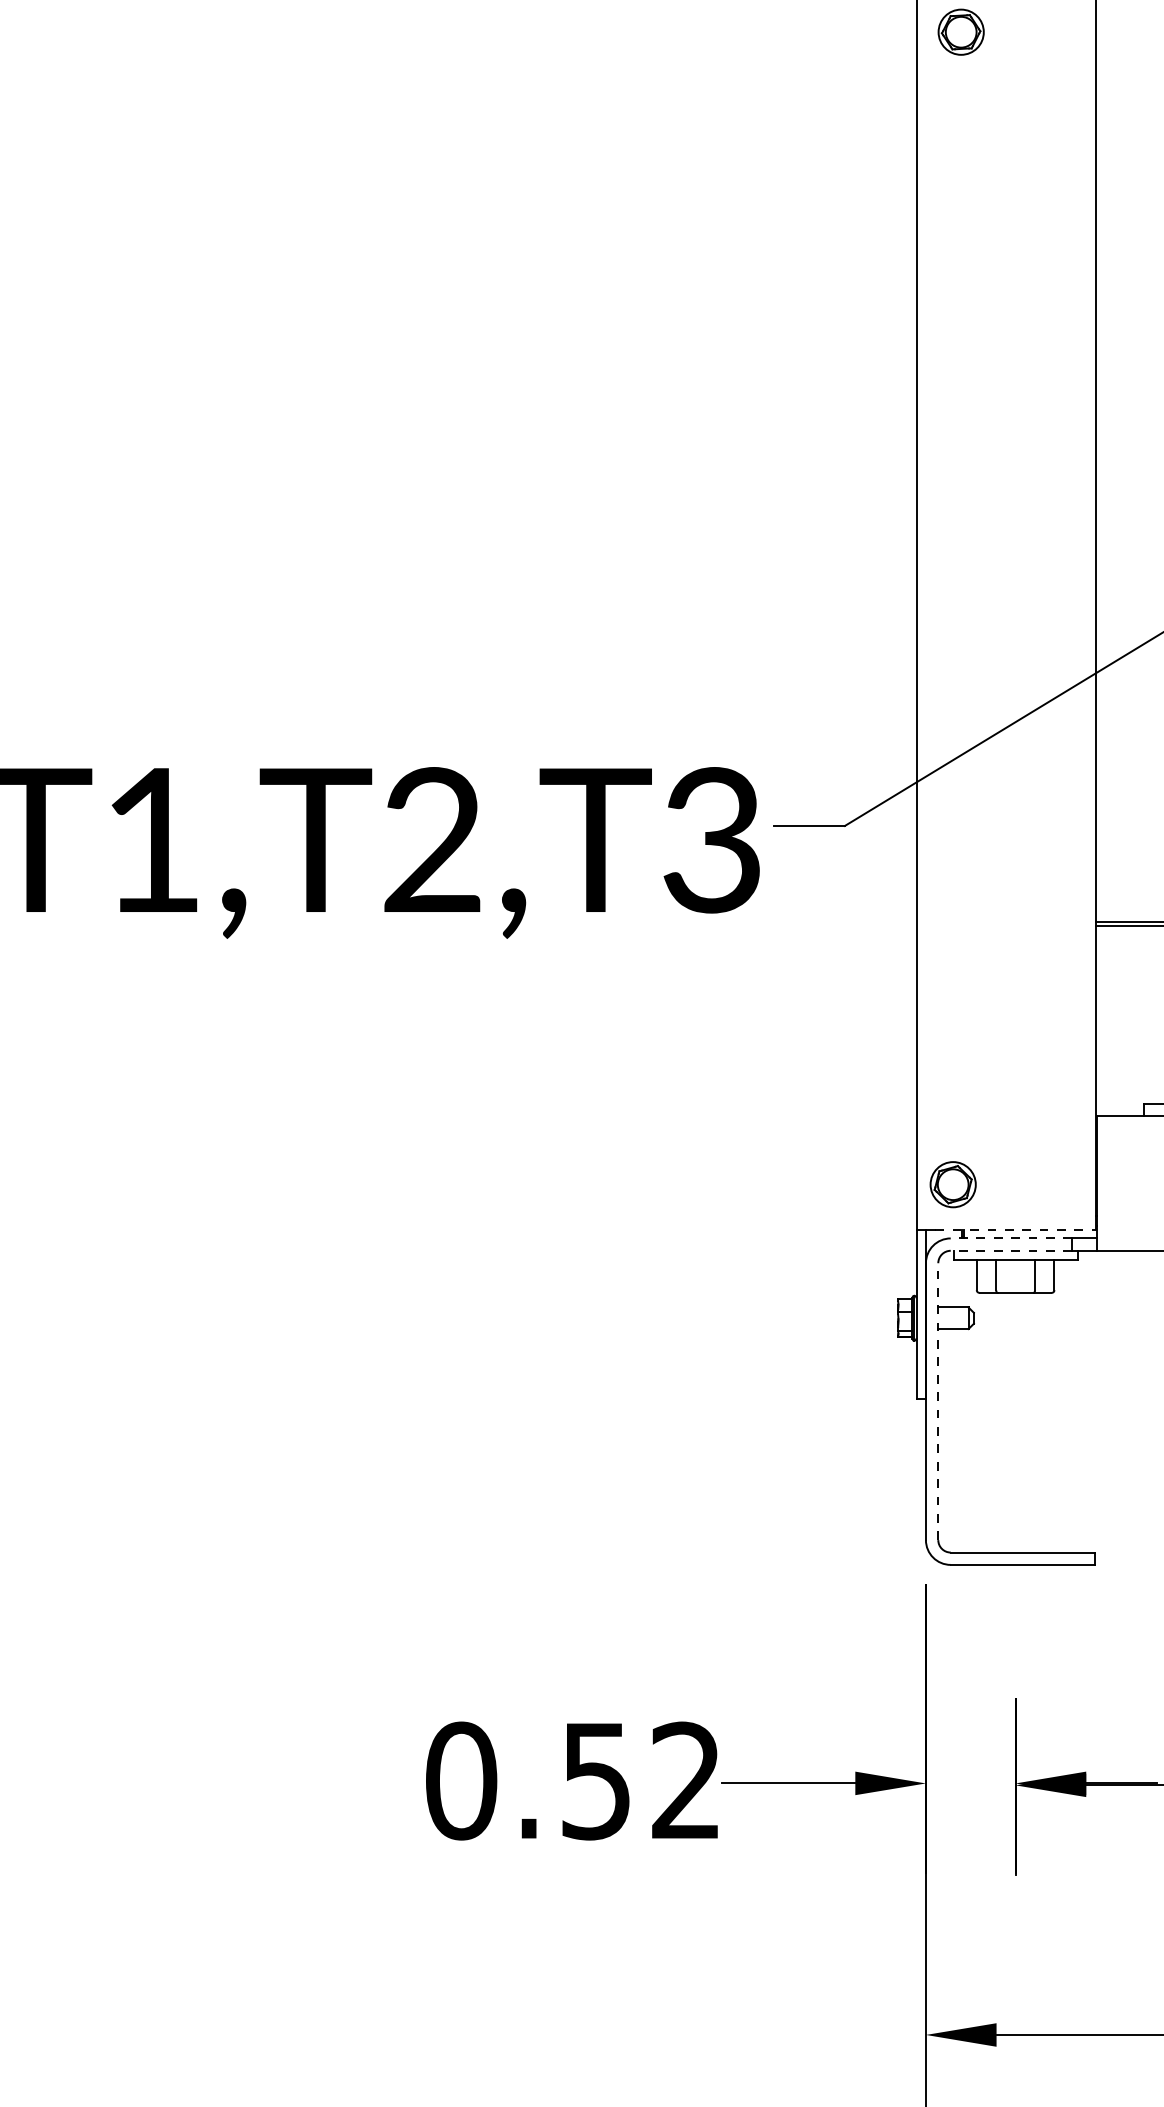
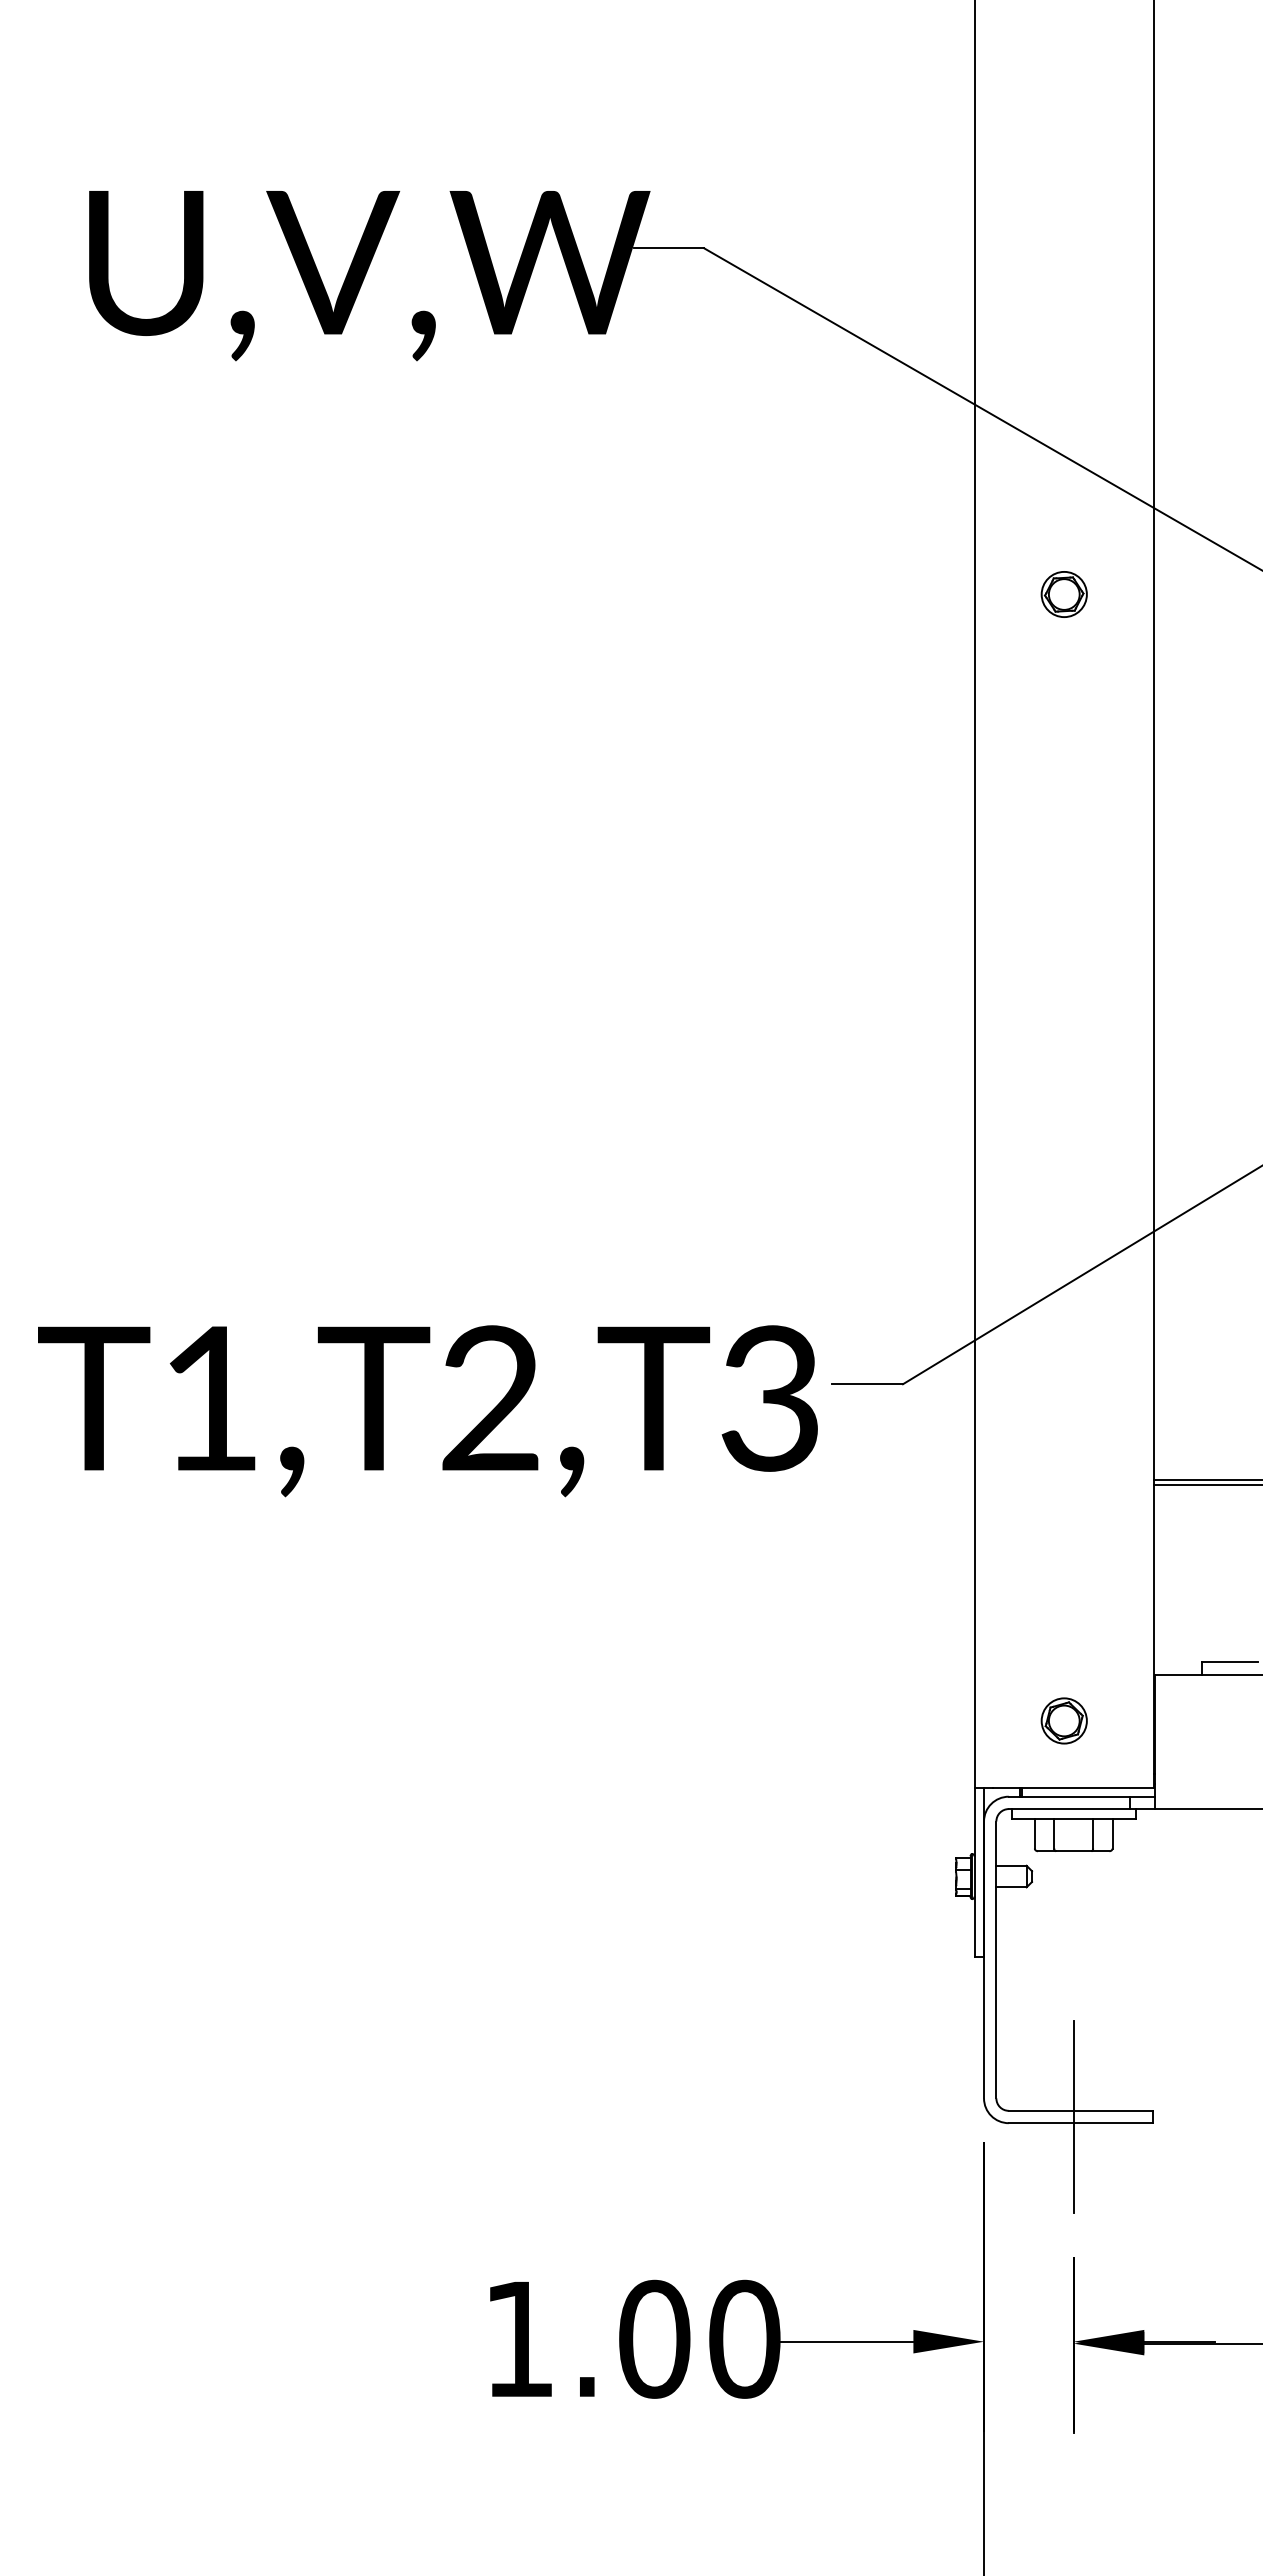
part: (960, 32) -> (1063, 594), moved
part: (952, 1184) -> (1063, 1720), moved
line: (1016, 1230) -> (1074, 1788), dashed -> solid
line: (1011, 1238) -> (1069, 1796), dashed -> solid
line: (1011, 1251) -> (1069, 1809), dashed -> solid
line: (938, 1401) -> (996, 1959), dashed -> solid
line: (1015, 1558) -> (1073, 2116), added
text: (574, 1780) -> (632, 2338), 0.52 -> 1.00

